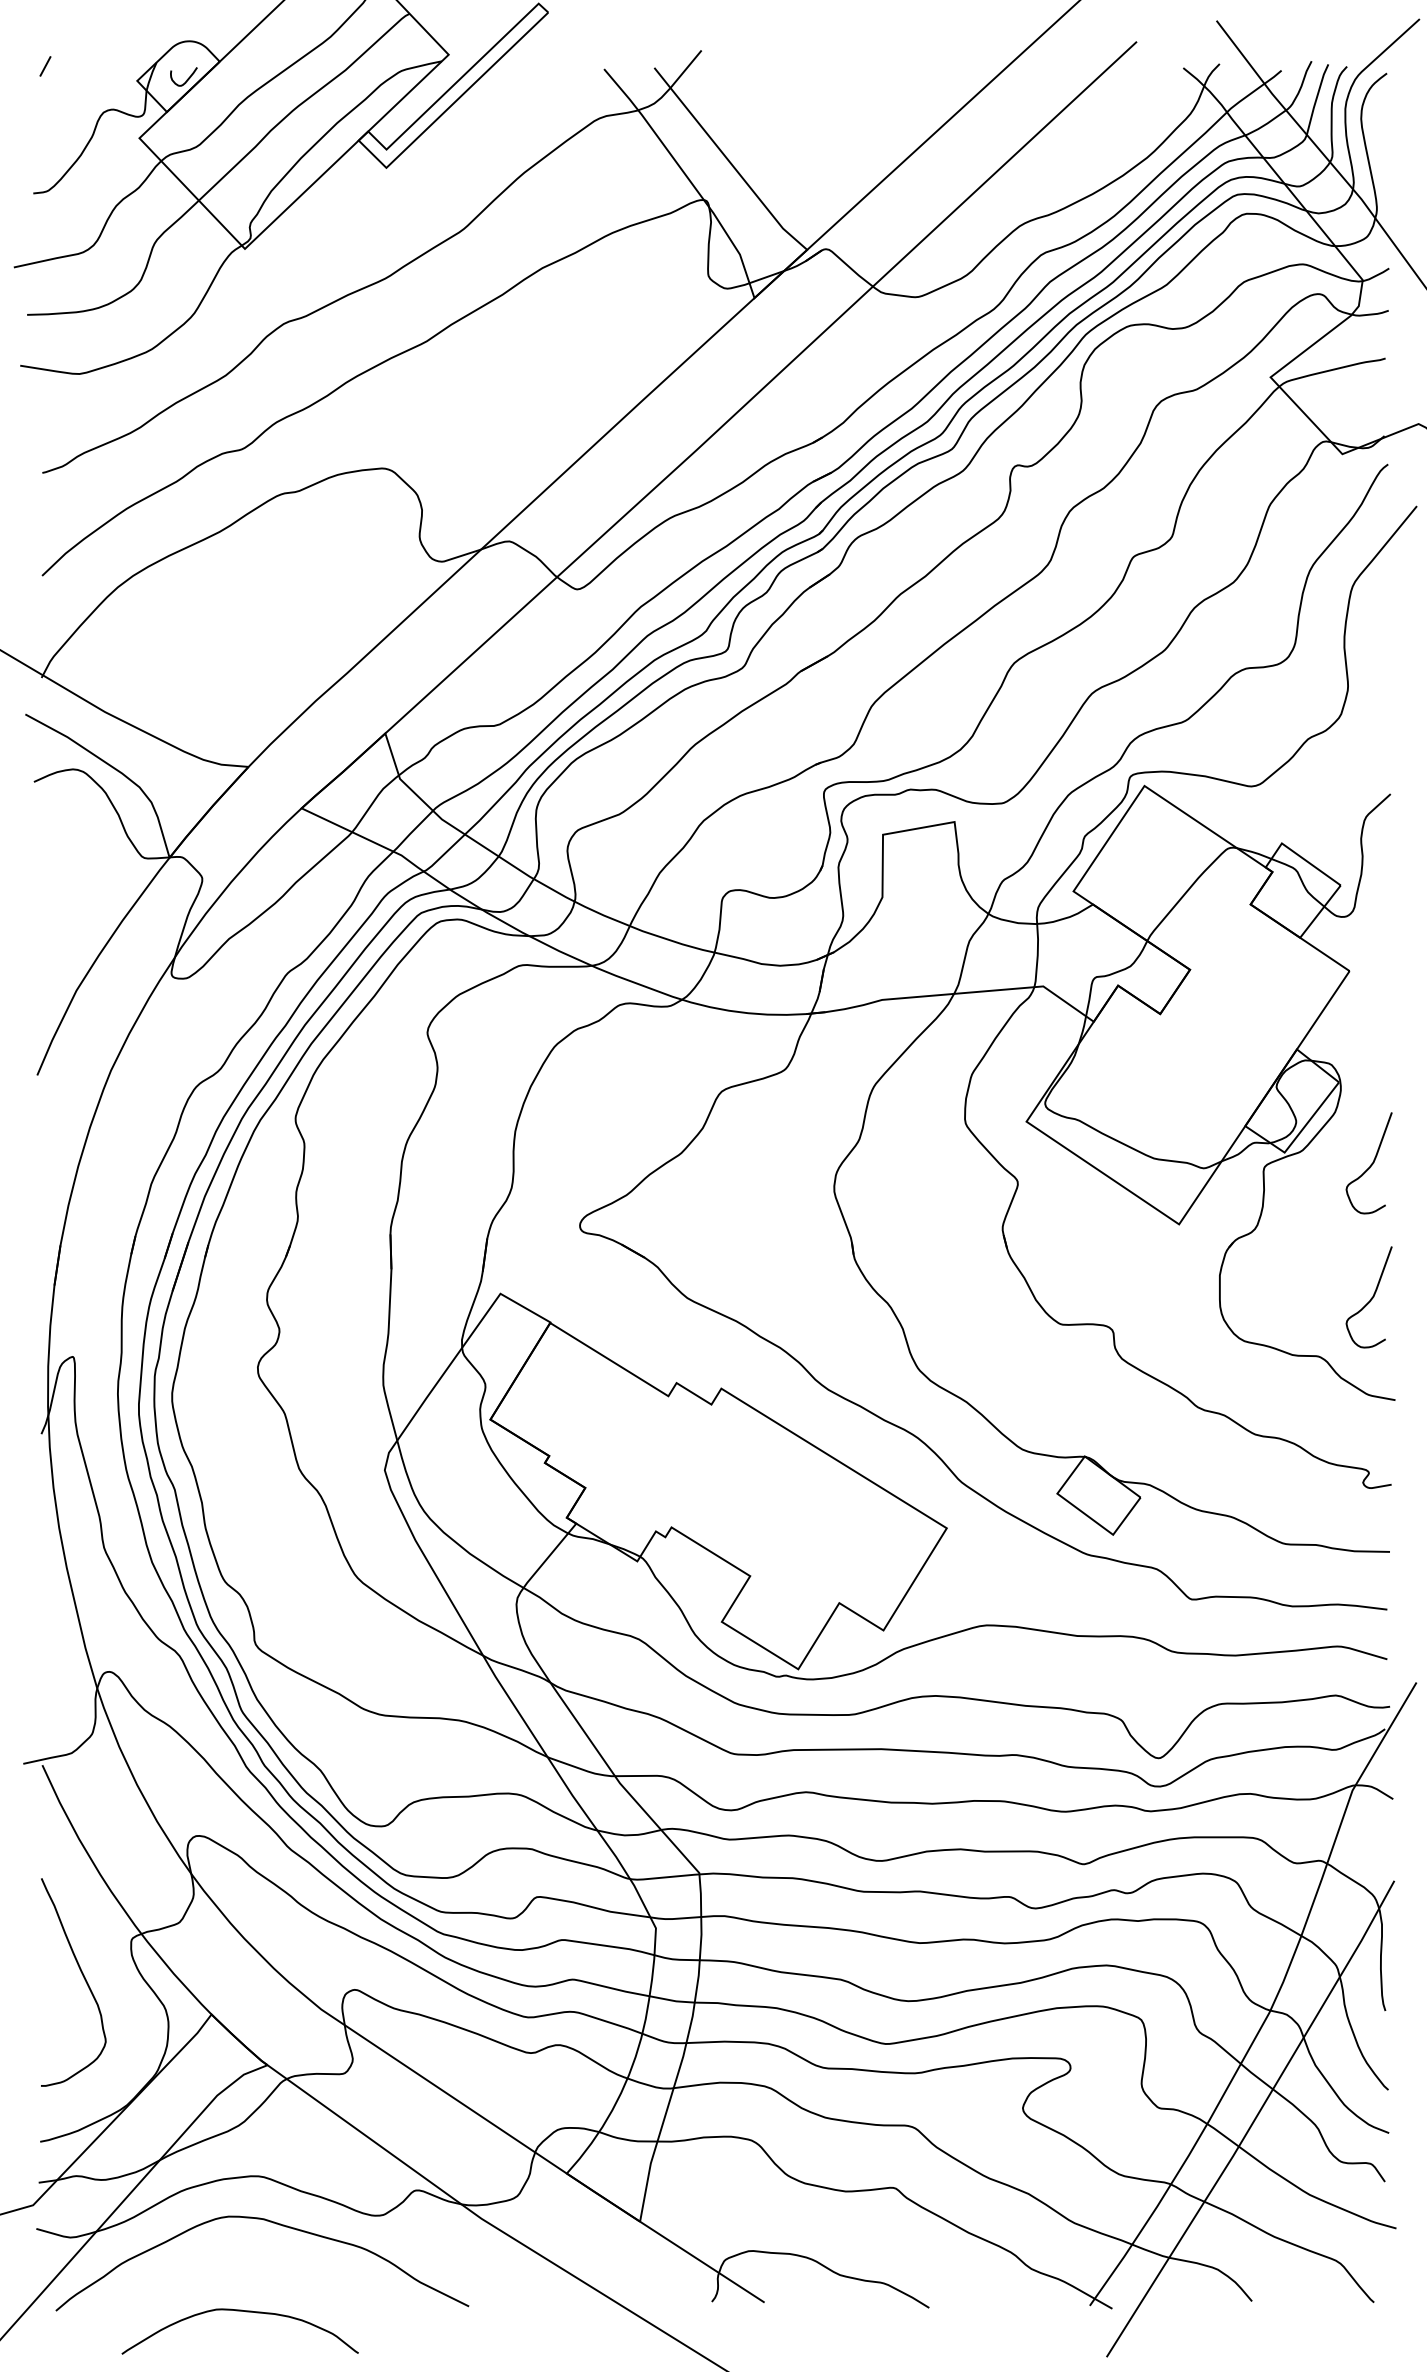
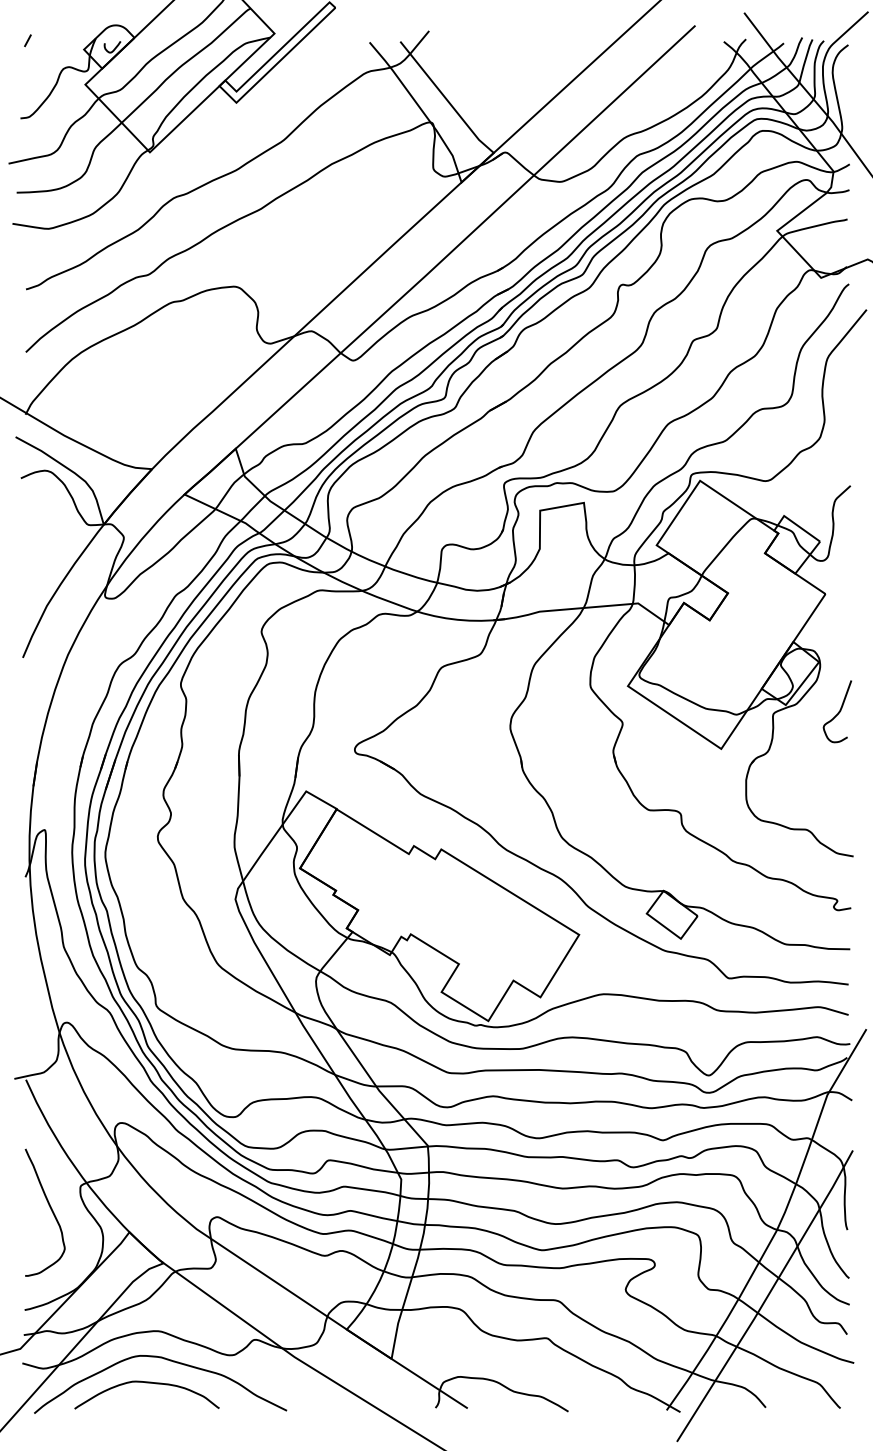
curve: (1370, 1297) -> (838, 793), removed
curve: (239, 2312) -> (146, 1383), moved

